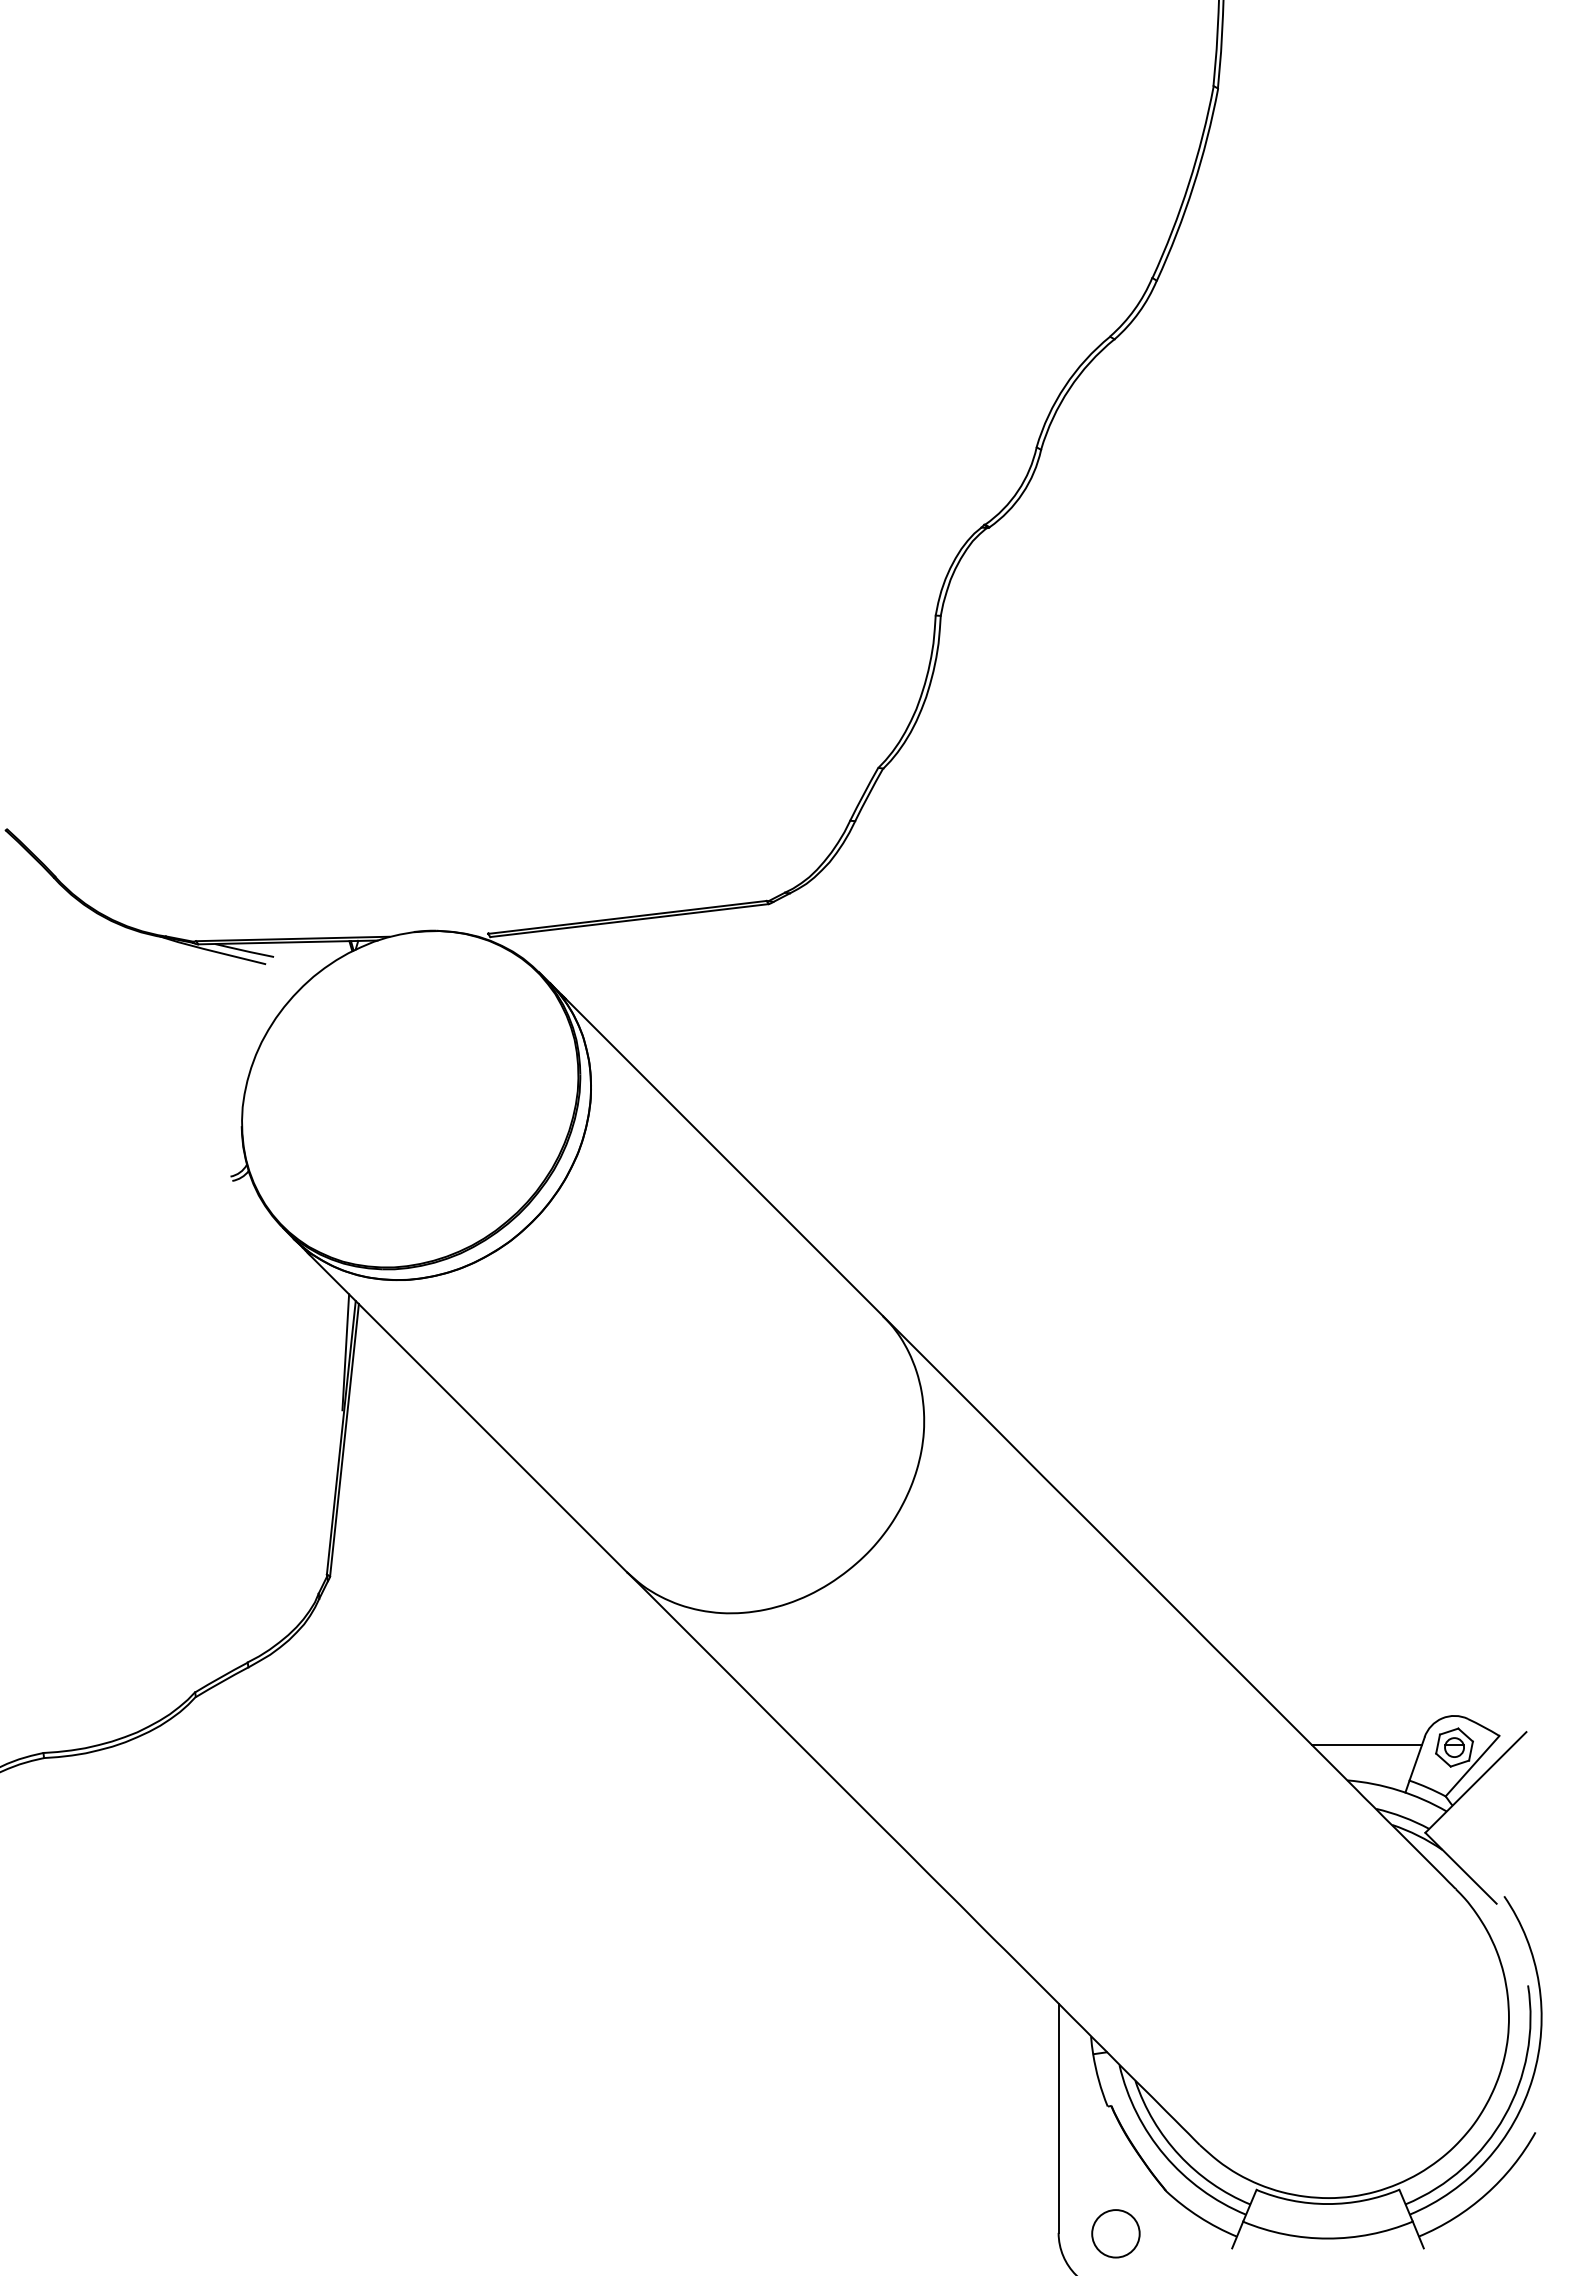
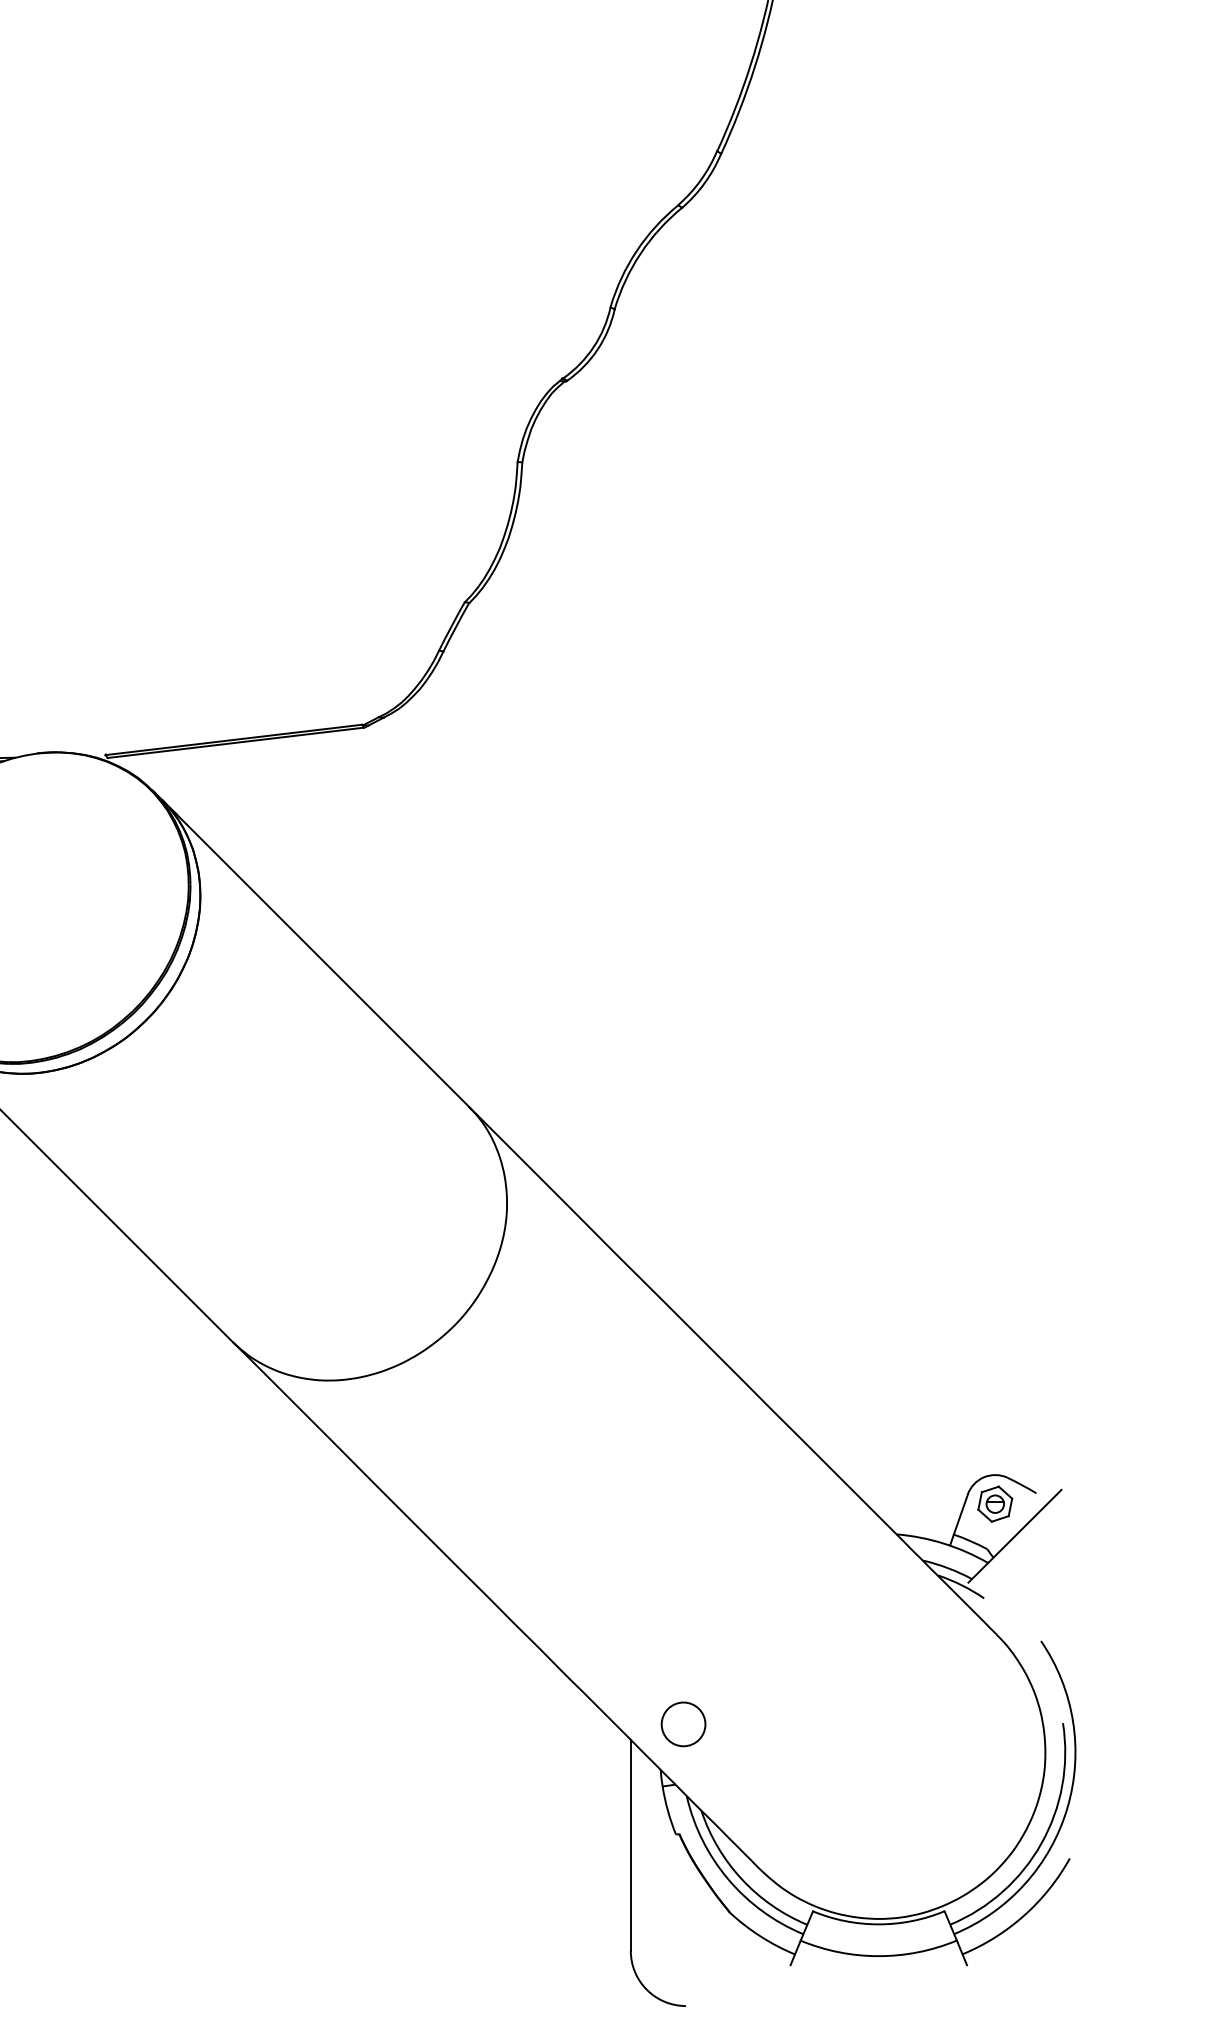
line: (1366, 1745) -> (914, 1502), removed
line: (1472, 1765) -> (1011, 1520), removed
line: (1460, 1867) -> (1000, 1614), removed
circle: (1115, 2233) -> (683, 1724), moved

